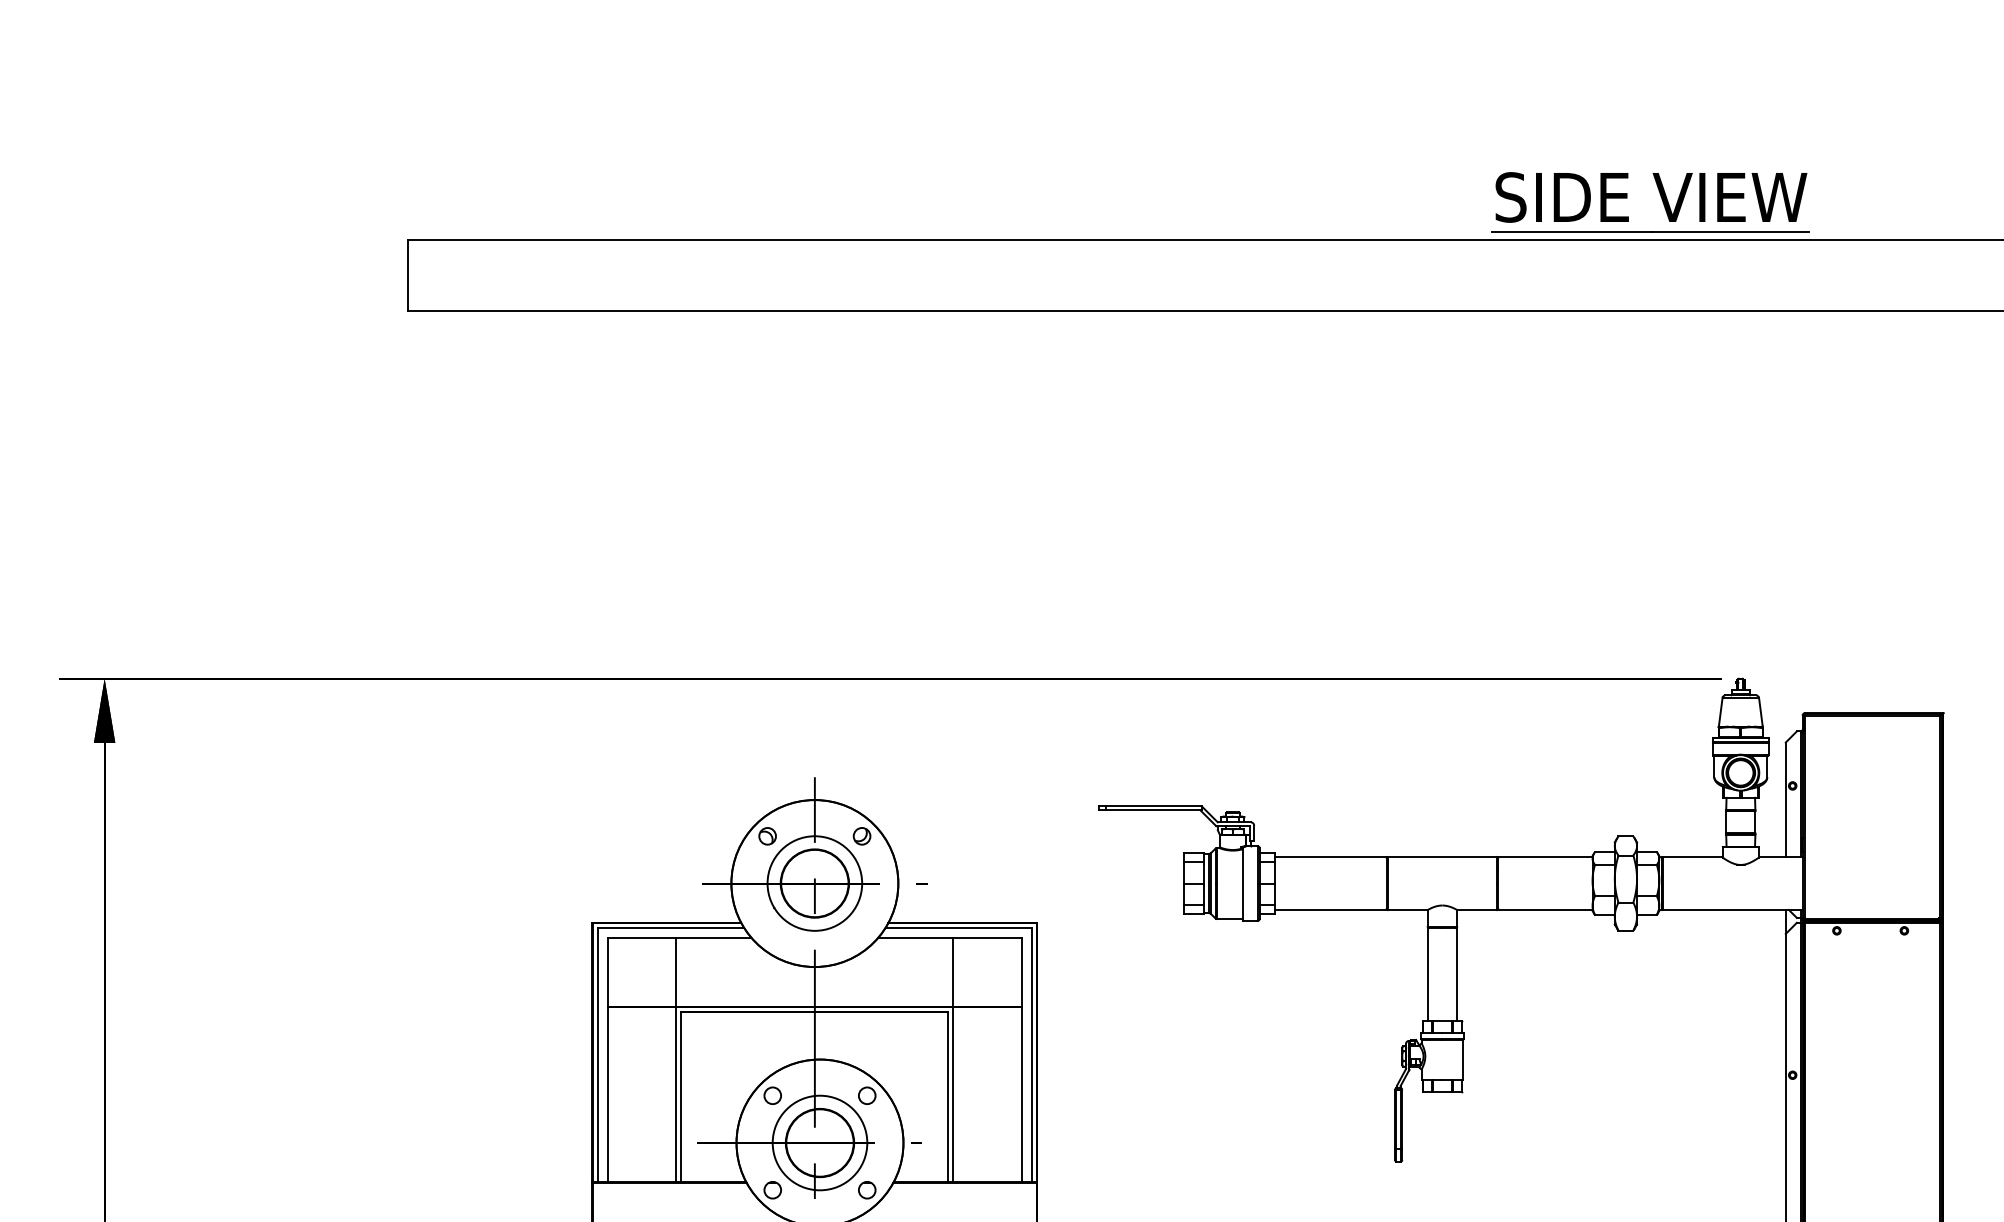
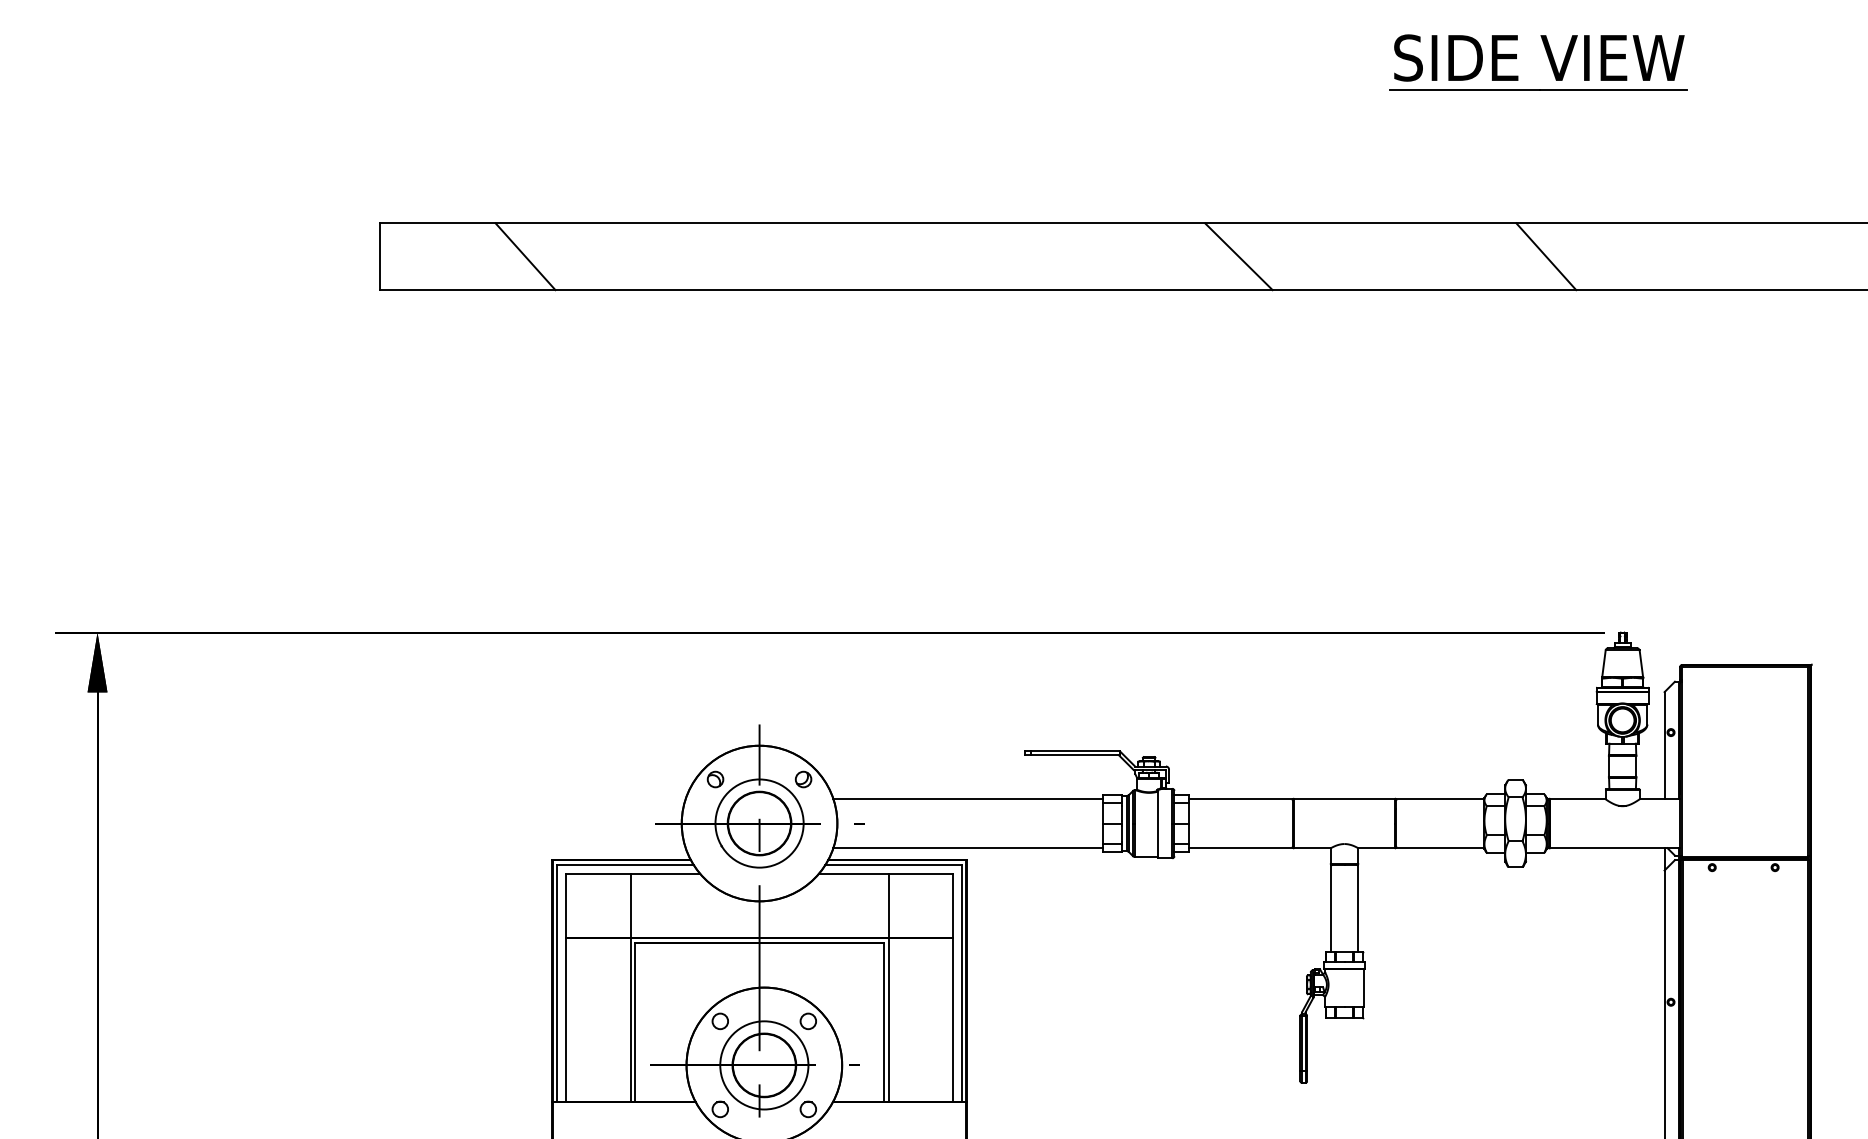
part: (1661, 199) -> (1548, 59), moved
line: (563, 275) -> (525, 256), added
line: (1328, 275) -> (1238, 256), added
line: (1659, 275) -> (1546, 256), added
line: (1039, 856) -> (968, 798), added
line: (1039, 910) -> (968, 848), added

